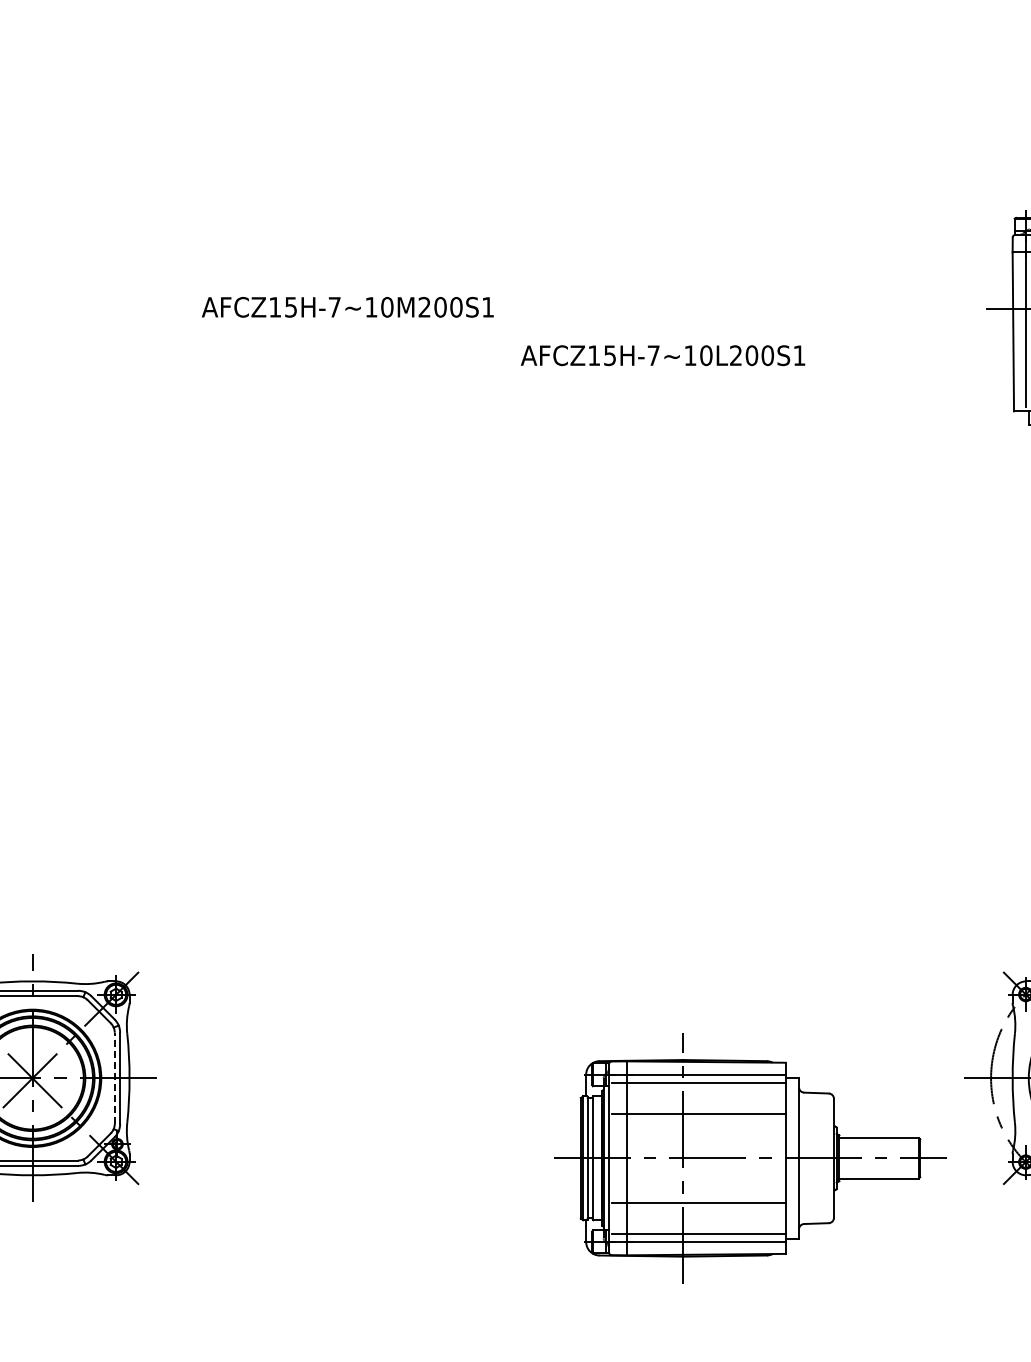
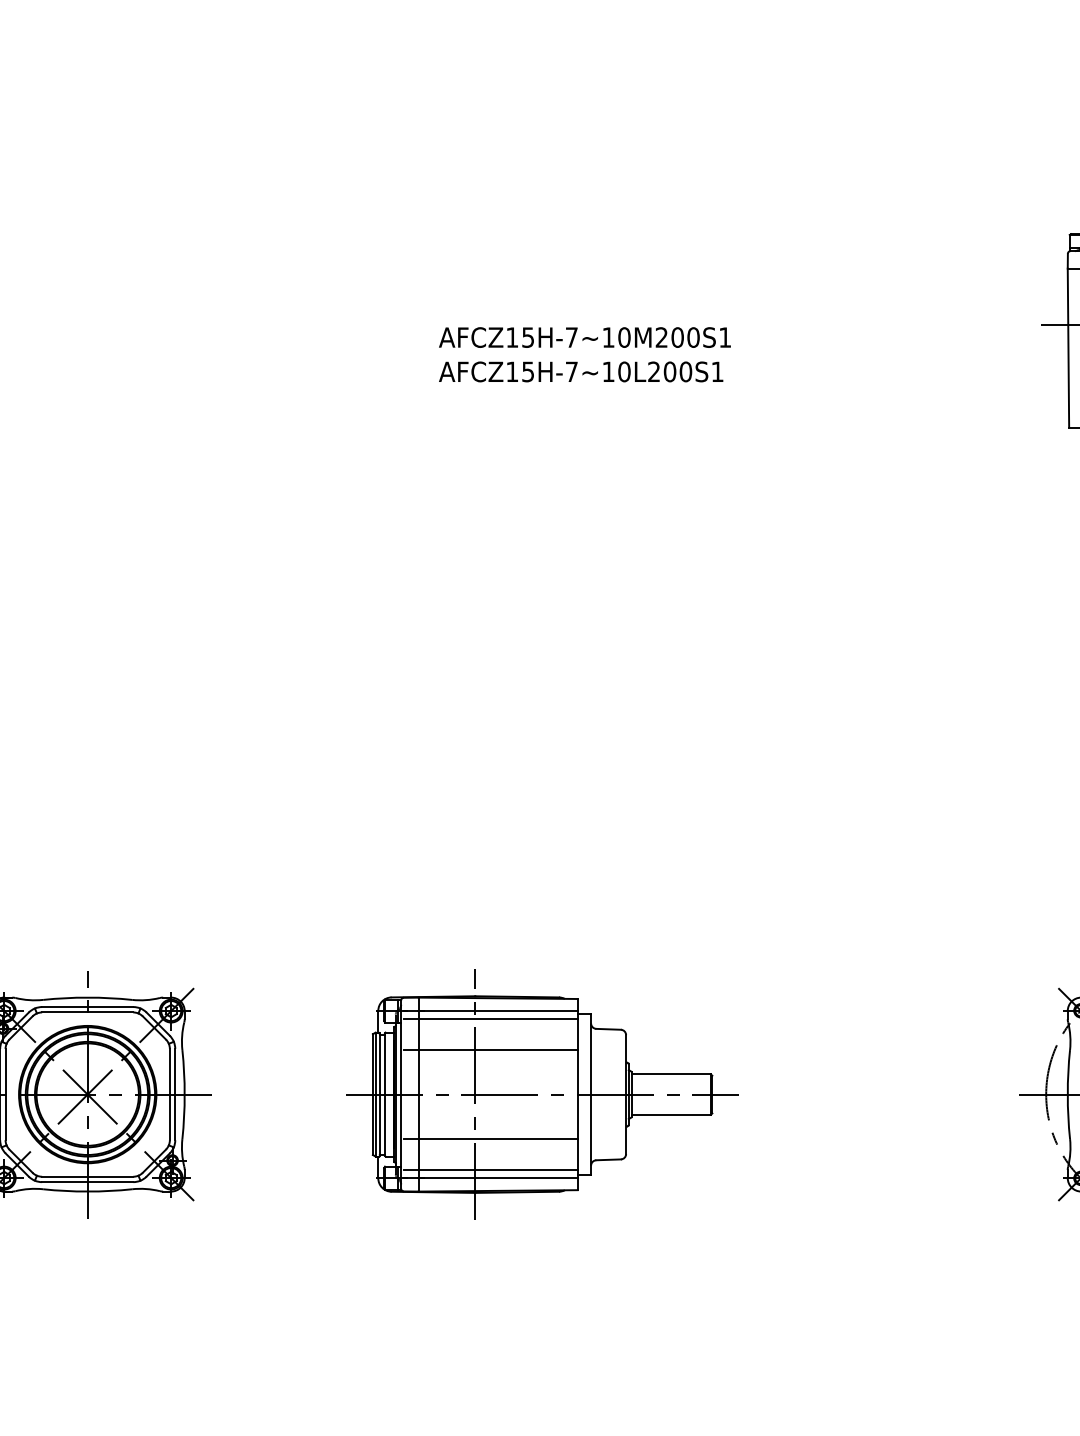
text: (347, 307) -> (584, 337), moved
text: (663, 355) -> (581, 371), moved
line: (114, 1078) -> (169, 1094), dashed -> solid
part: (750, 1158) -> (542, 1094), moved

